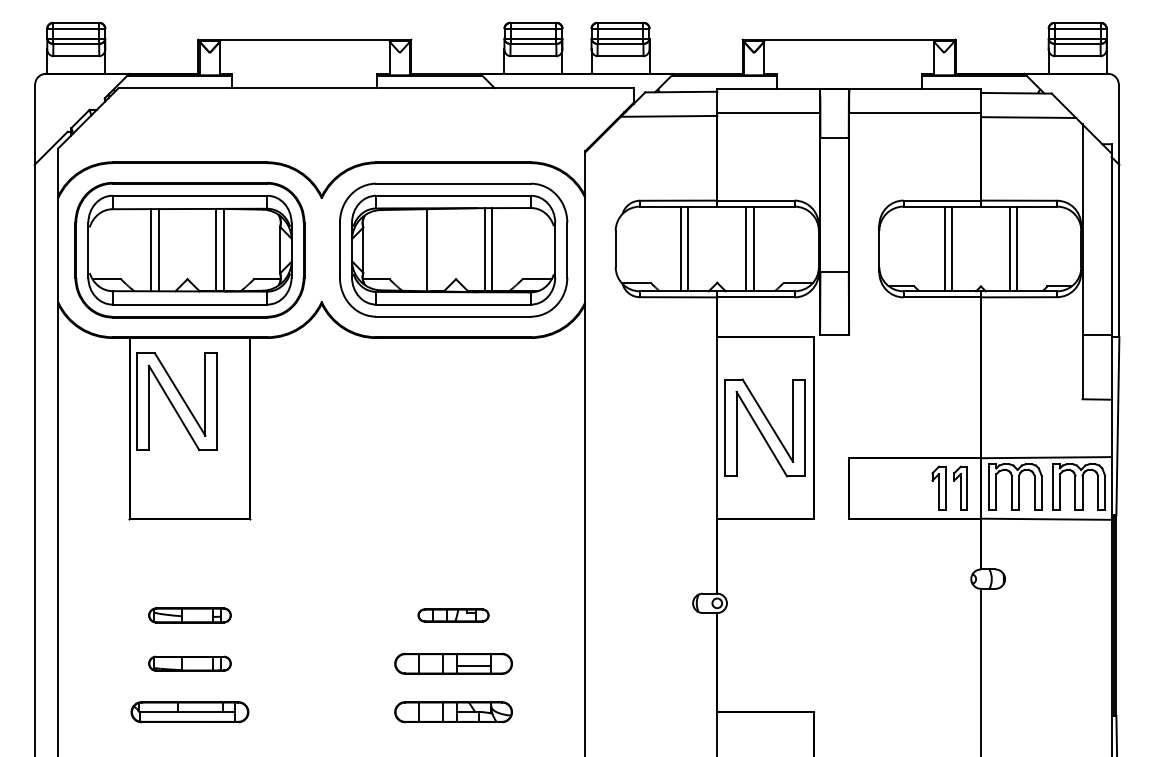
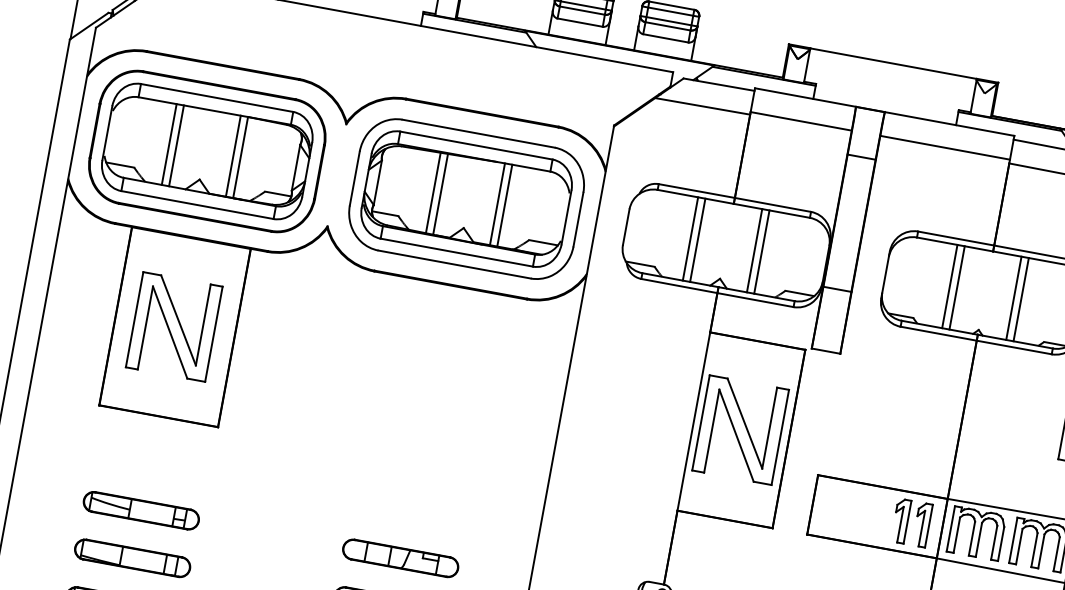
line: (419, 250) -> (433, 193), added
part: (176, 401) -> (173, 326), moved
part: (189, 615) -> (140, 510), size x1.43
part: (453, 615) -> (400, 558), size x1.67
part: (189, 663) -> (132, 557), size x1.43

